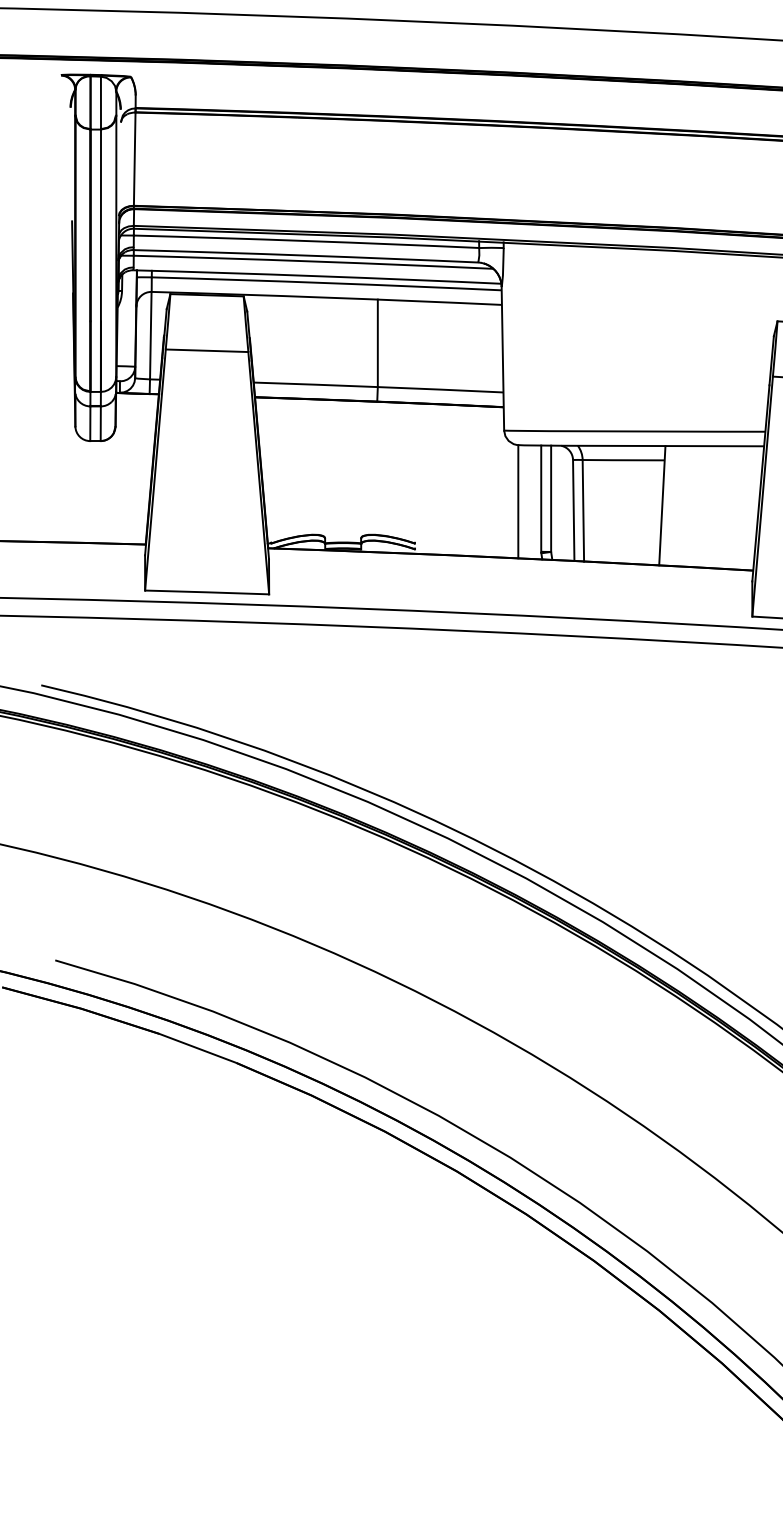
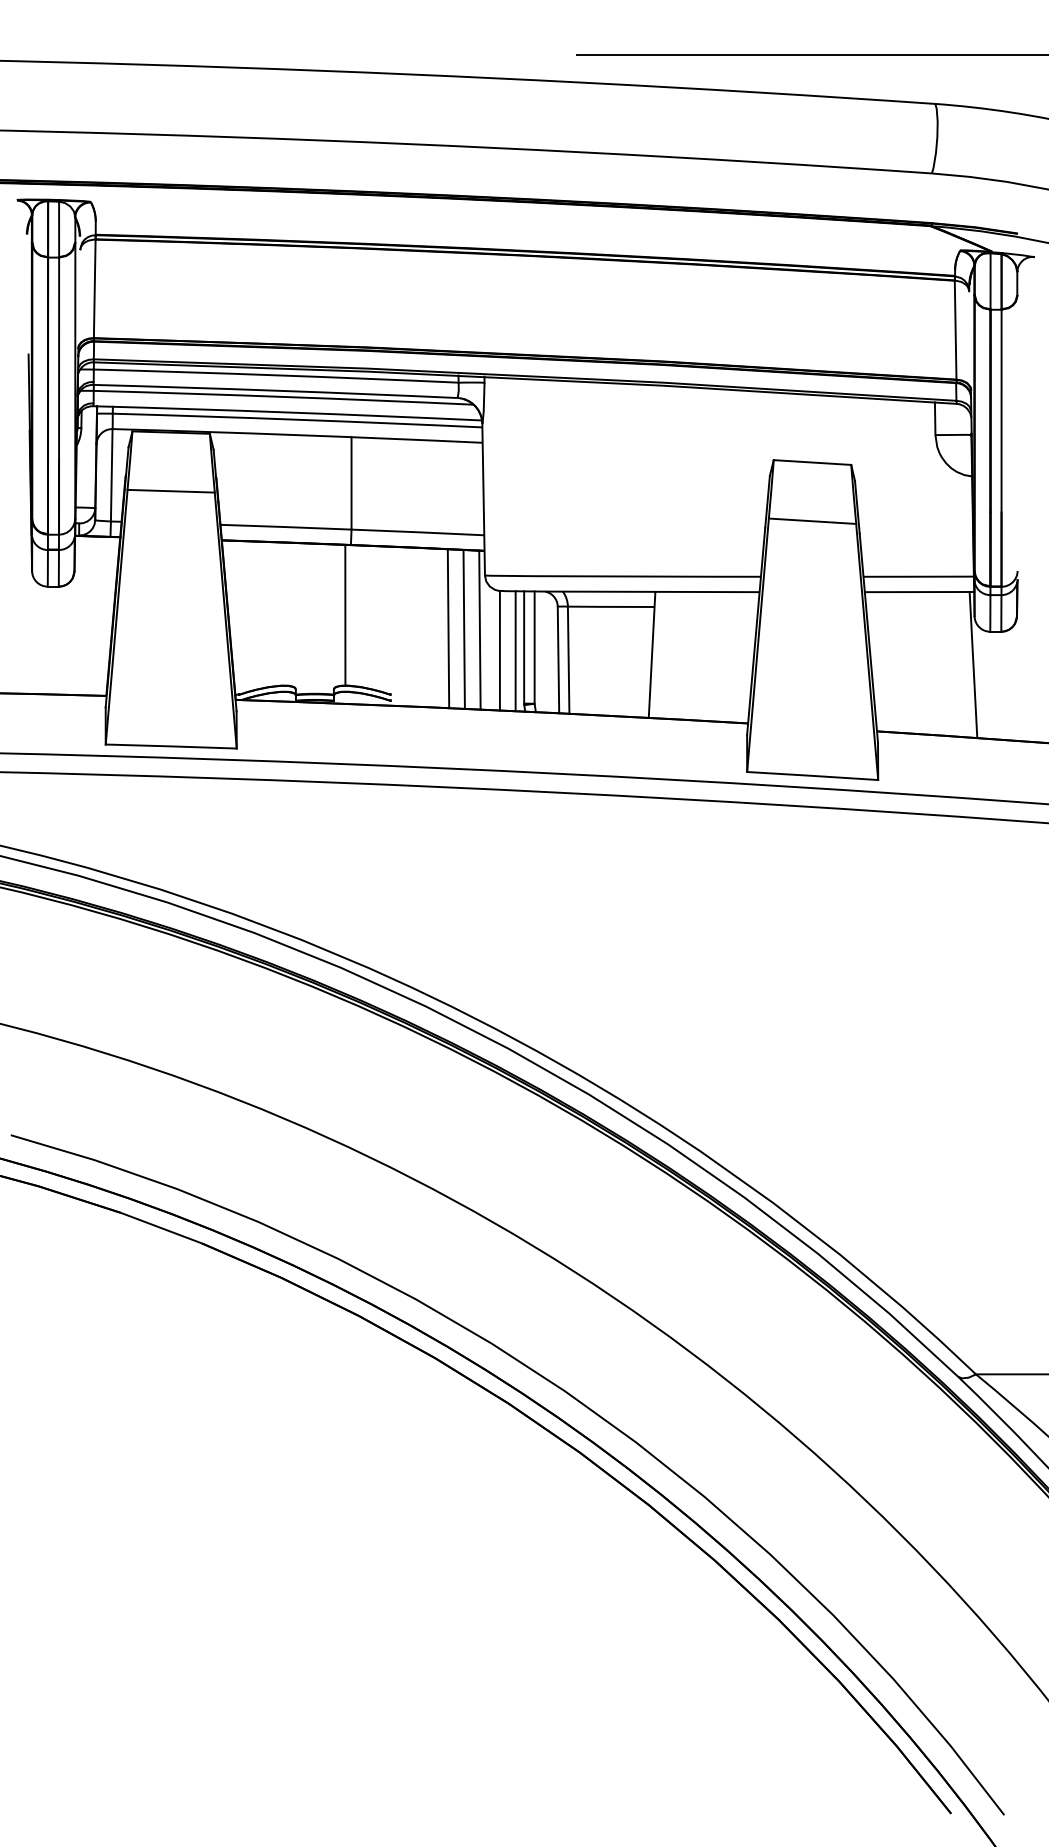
line: (372, 467) -> (345, 614), added
line: (469, 480) -> (448, 628), added
line: (483, 480) -> (463, 628), added
line: (498, 481) -> (479, 629), added
line: (533, 502) -> (515, 651), added

